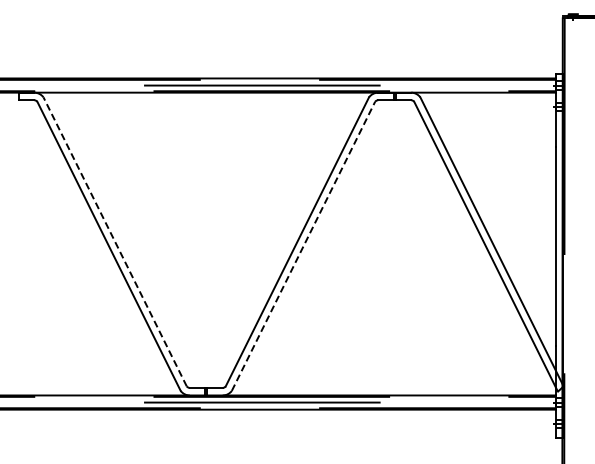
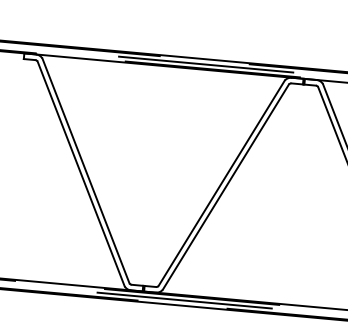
line: (114, 241) -> (85, 170), dashed -> solid
line: (303, 245) -> (225, 186), dashed -> solid

